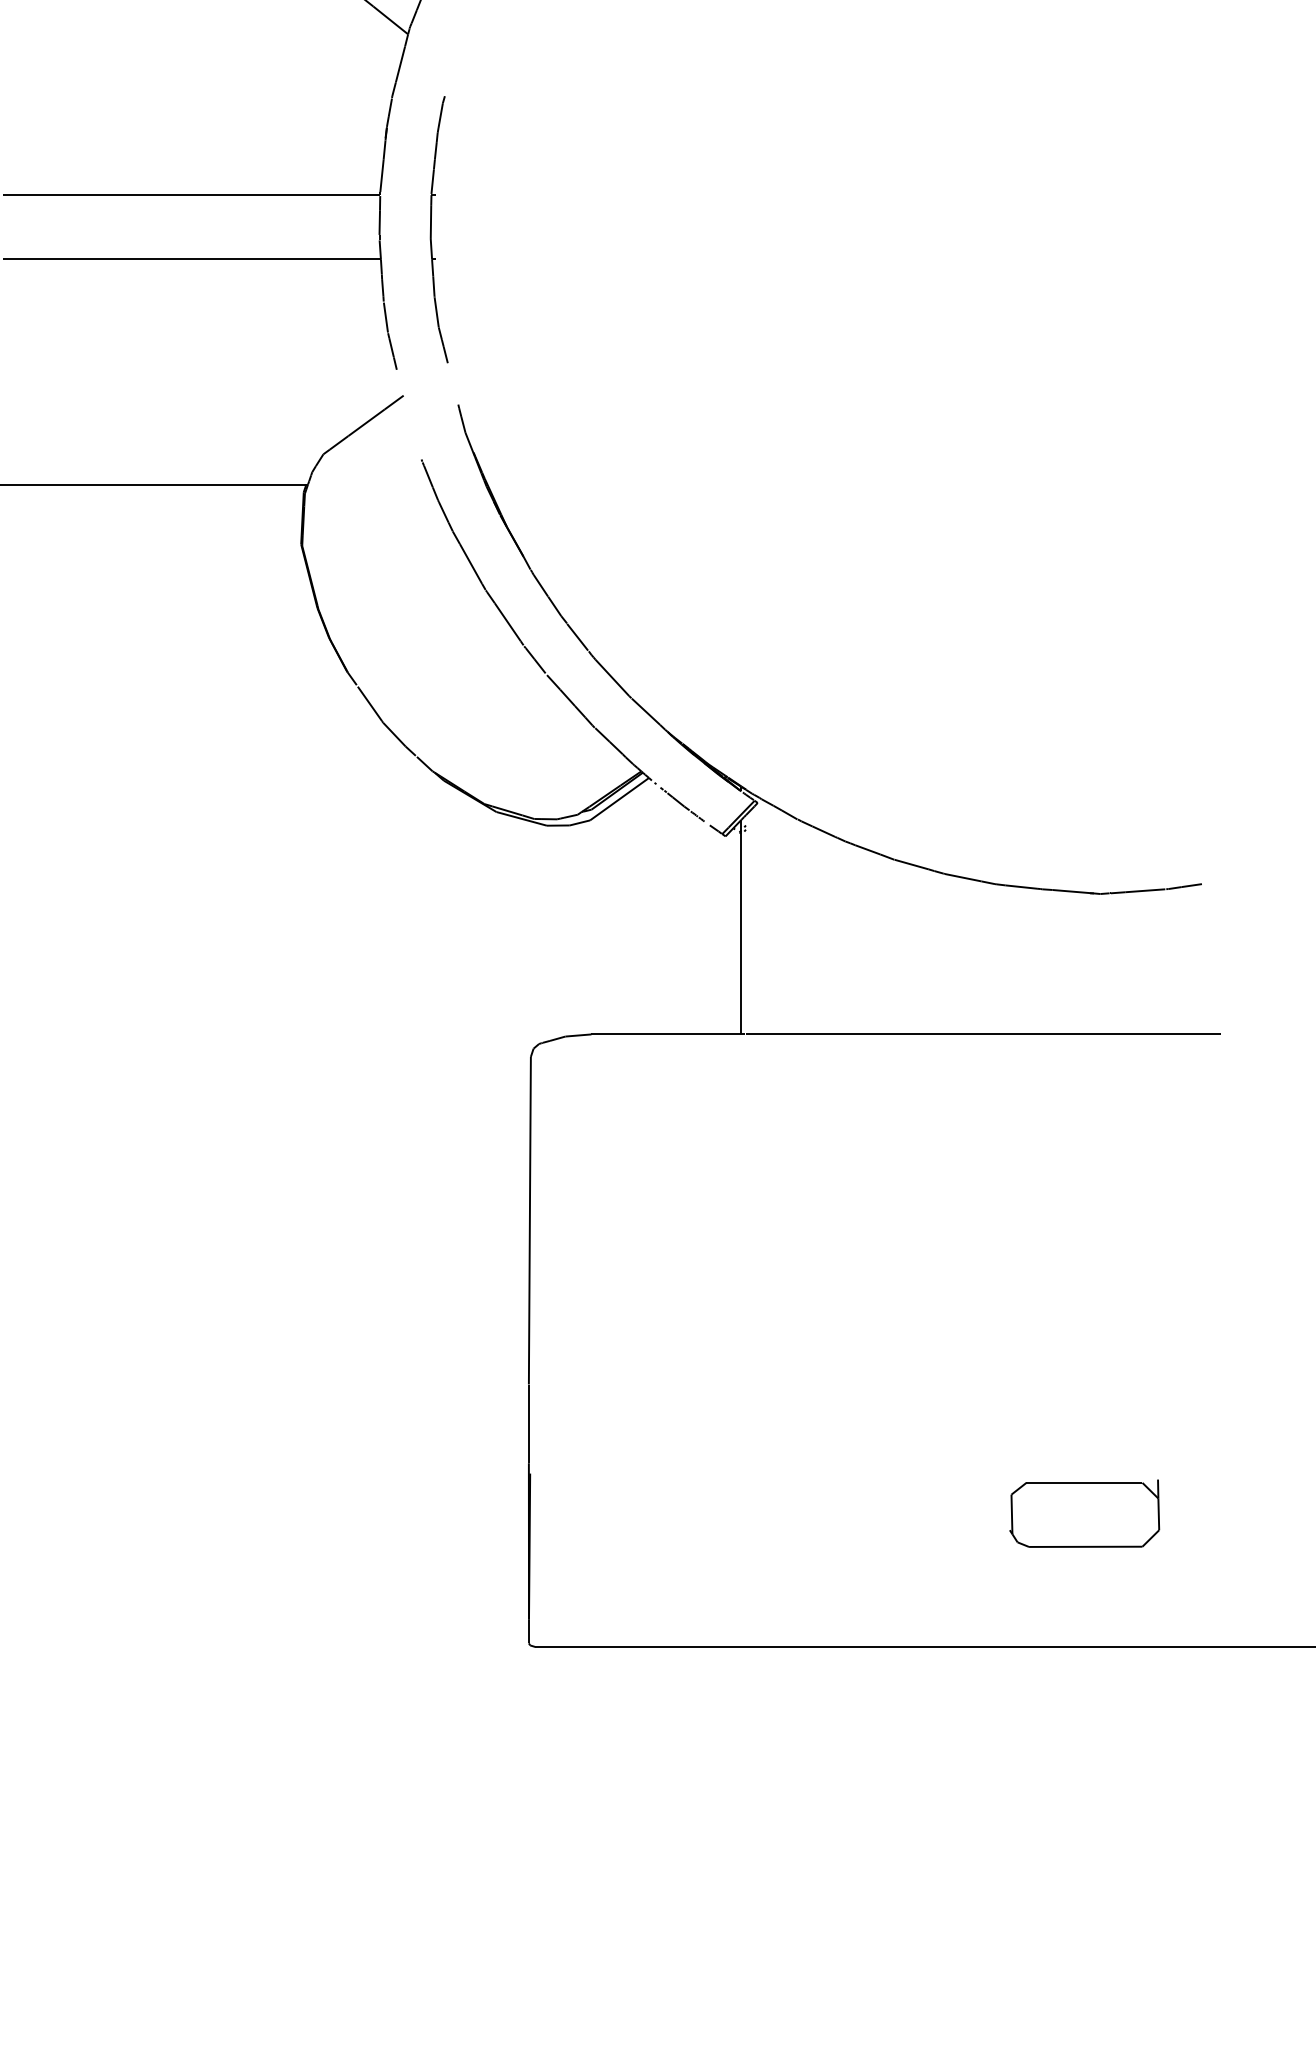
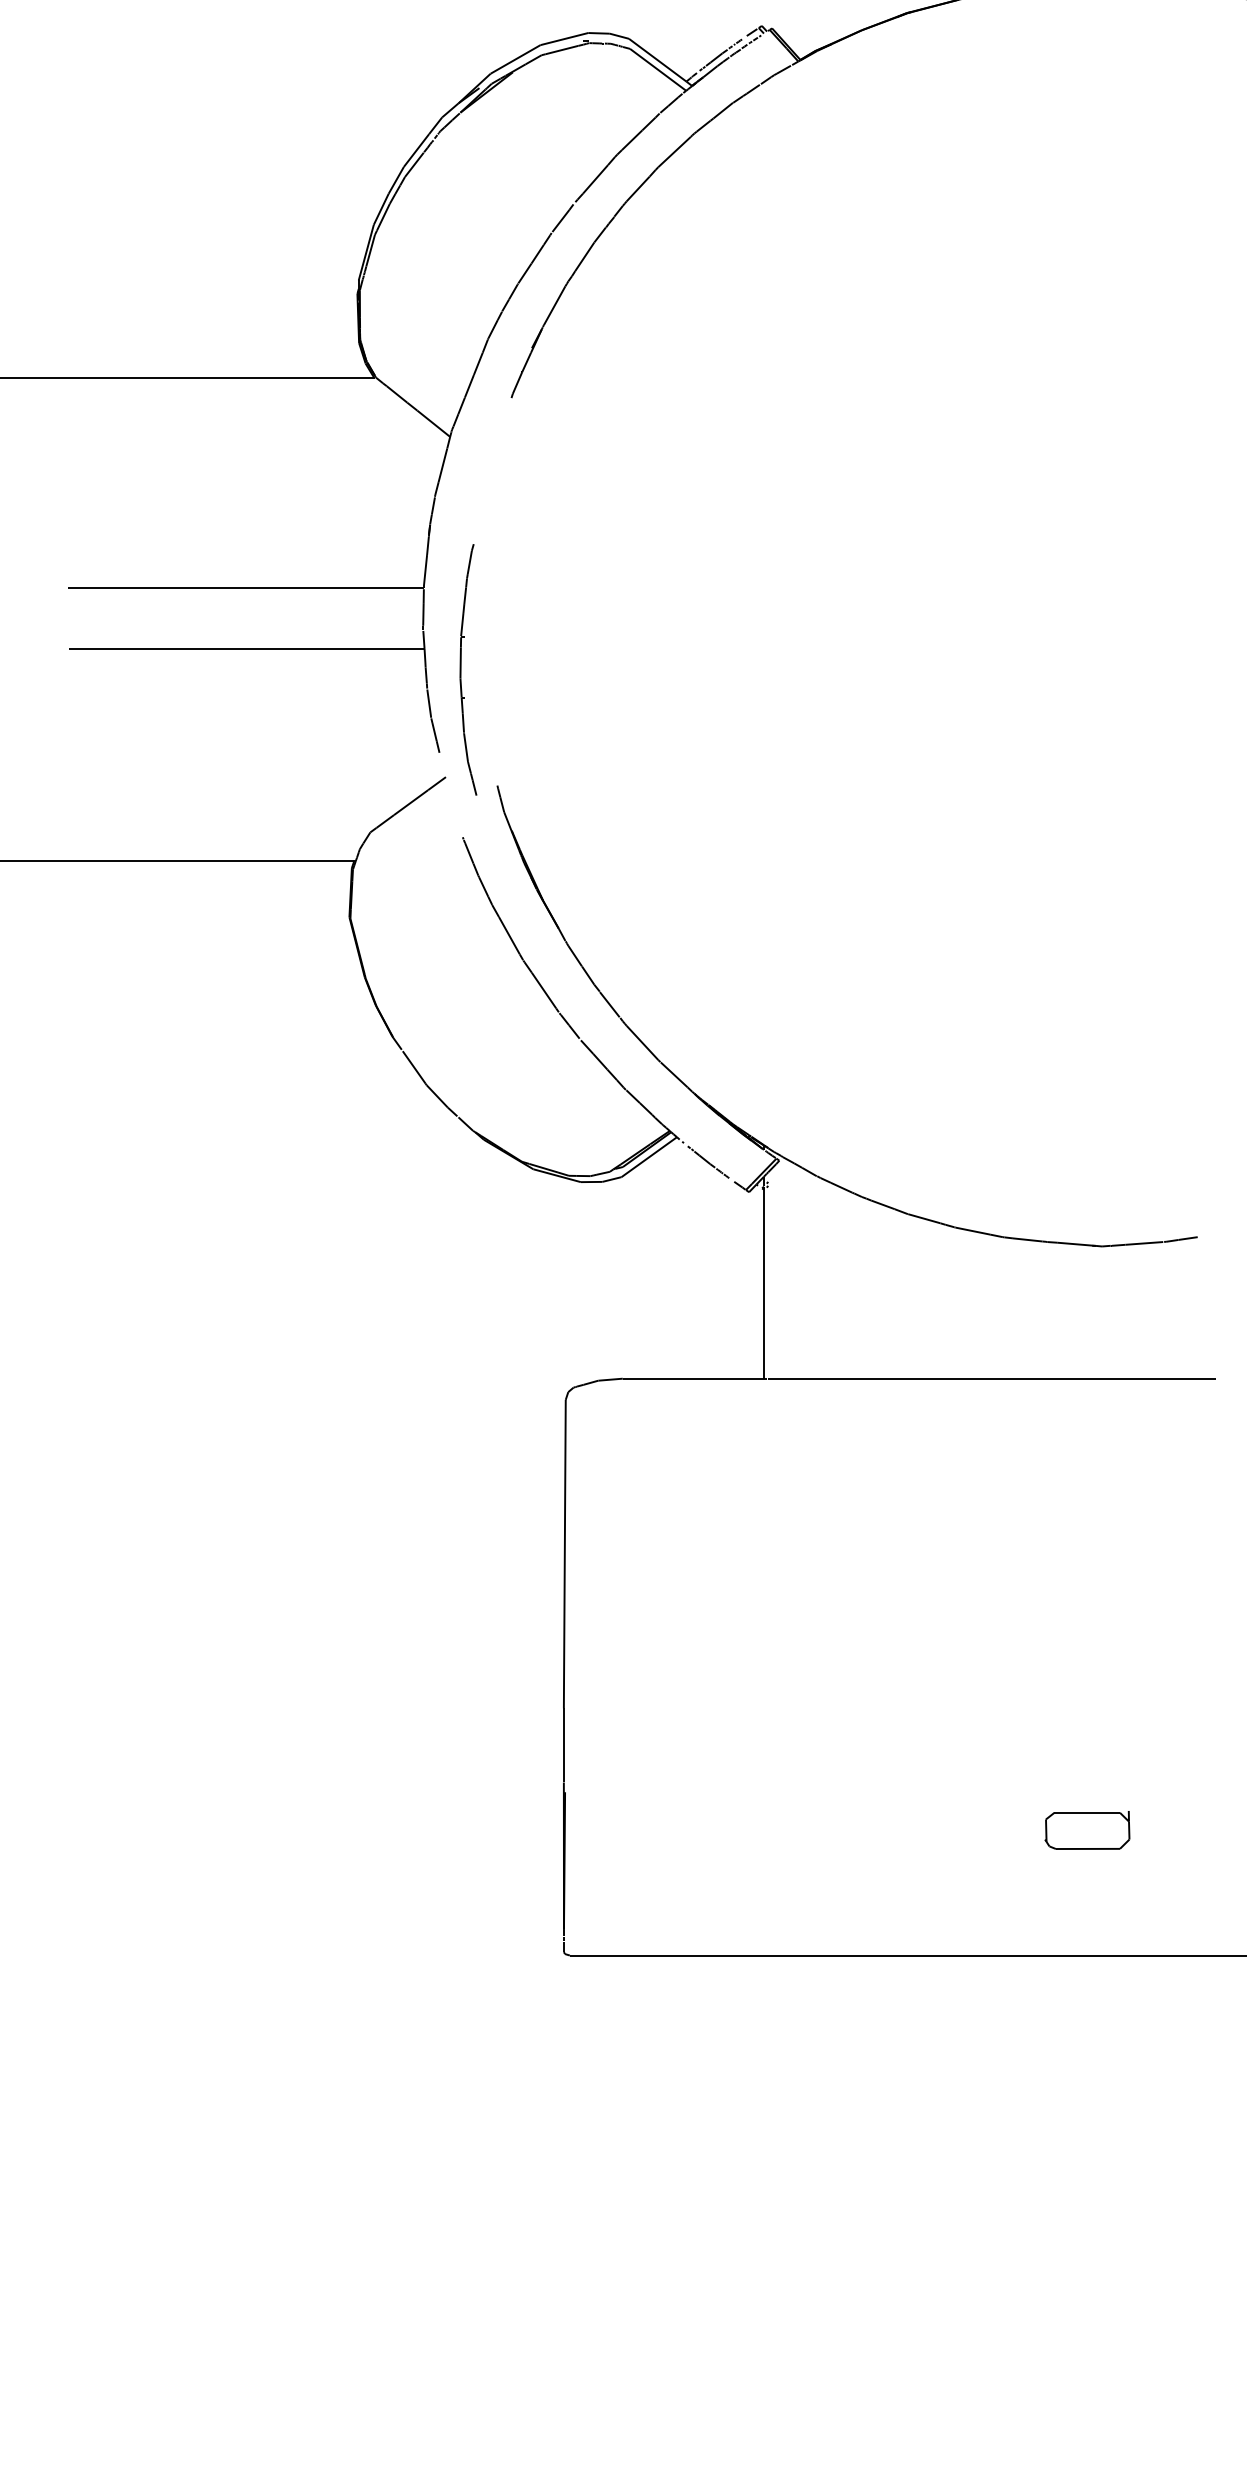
part: (431, 229) -> (461, 669), moved
part: (1084, 1514) -> (1087, 1830), size x0.6

